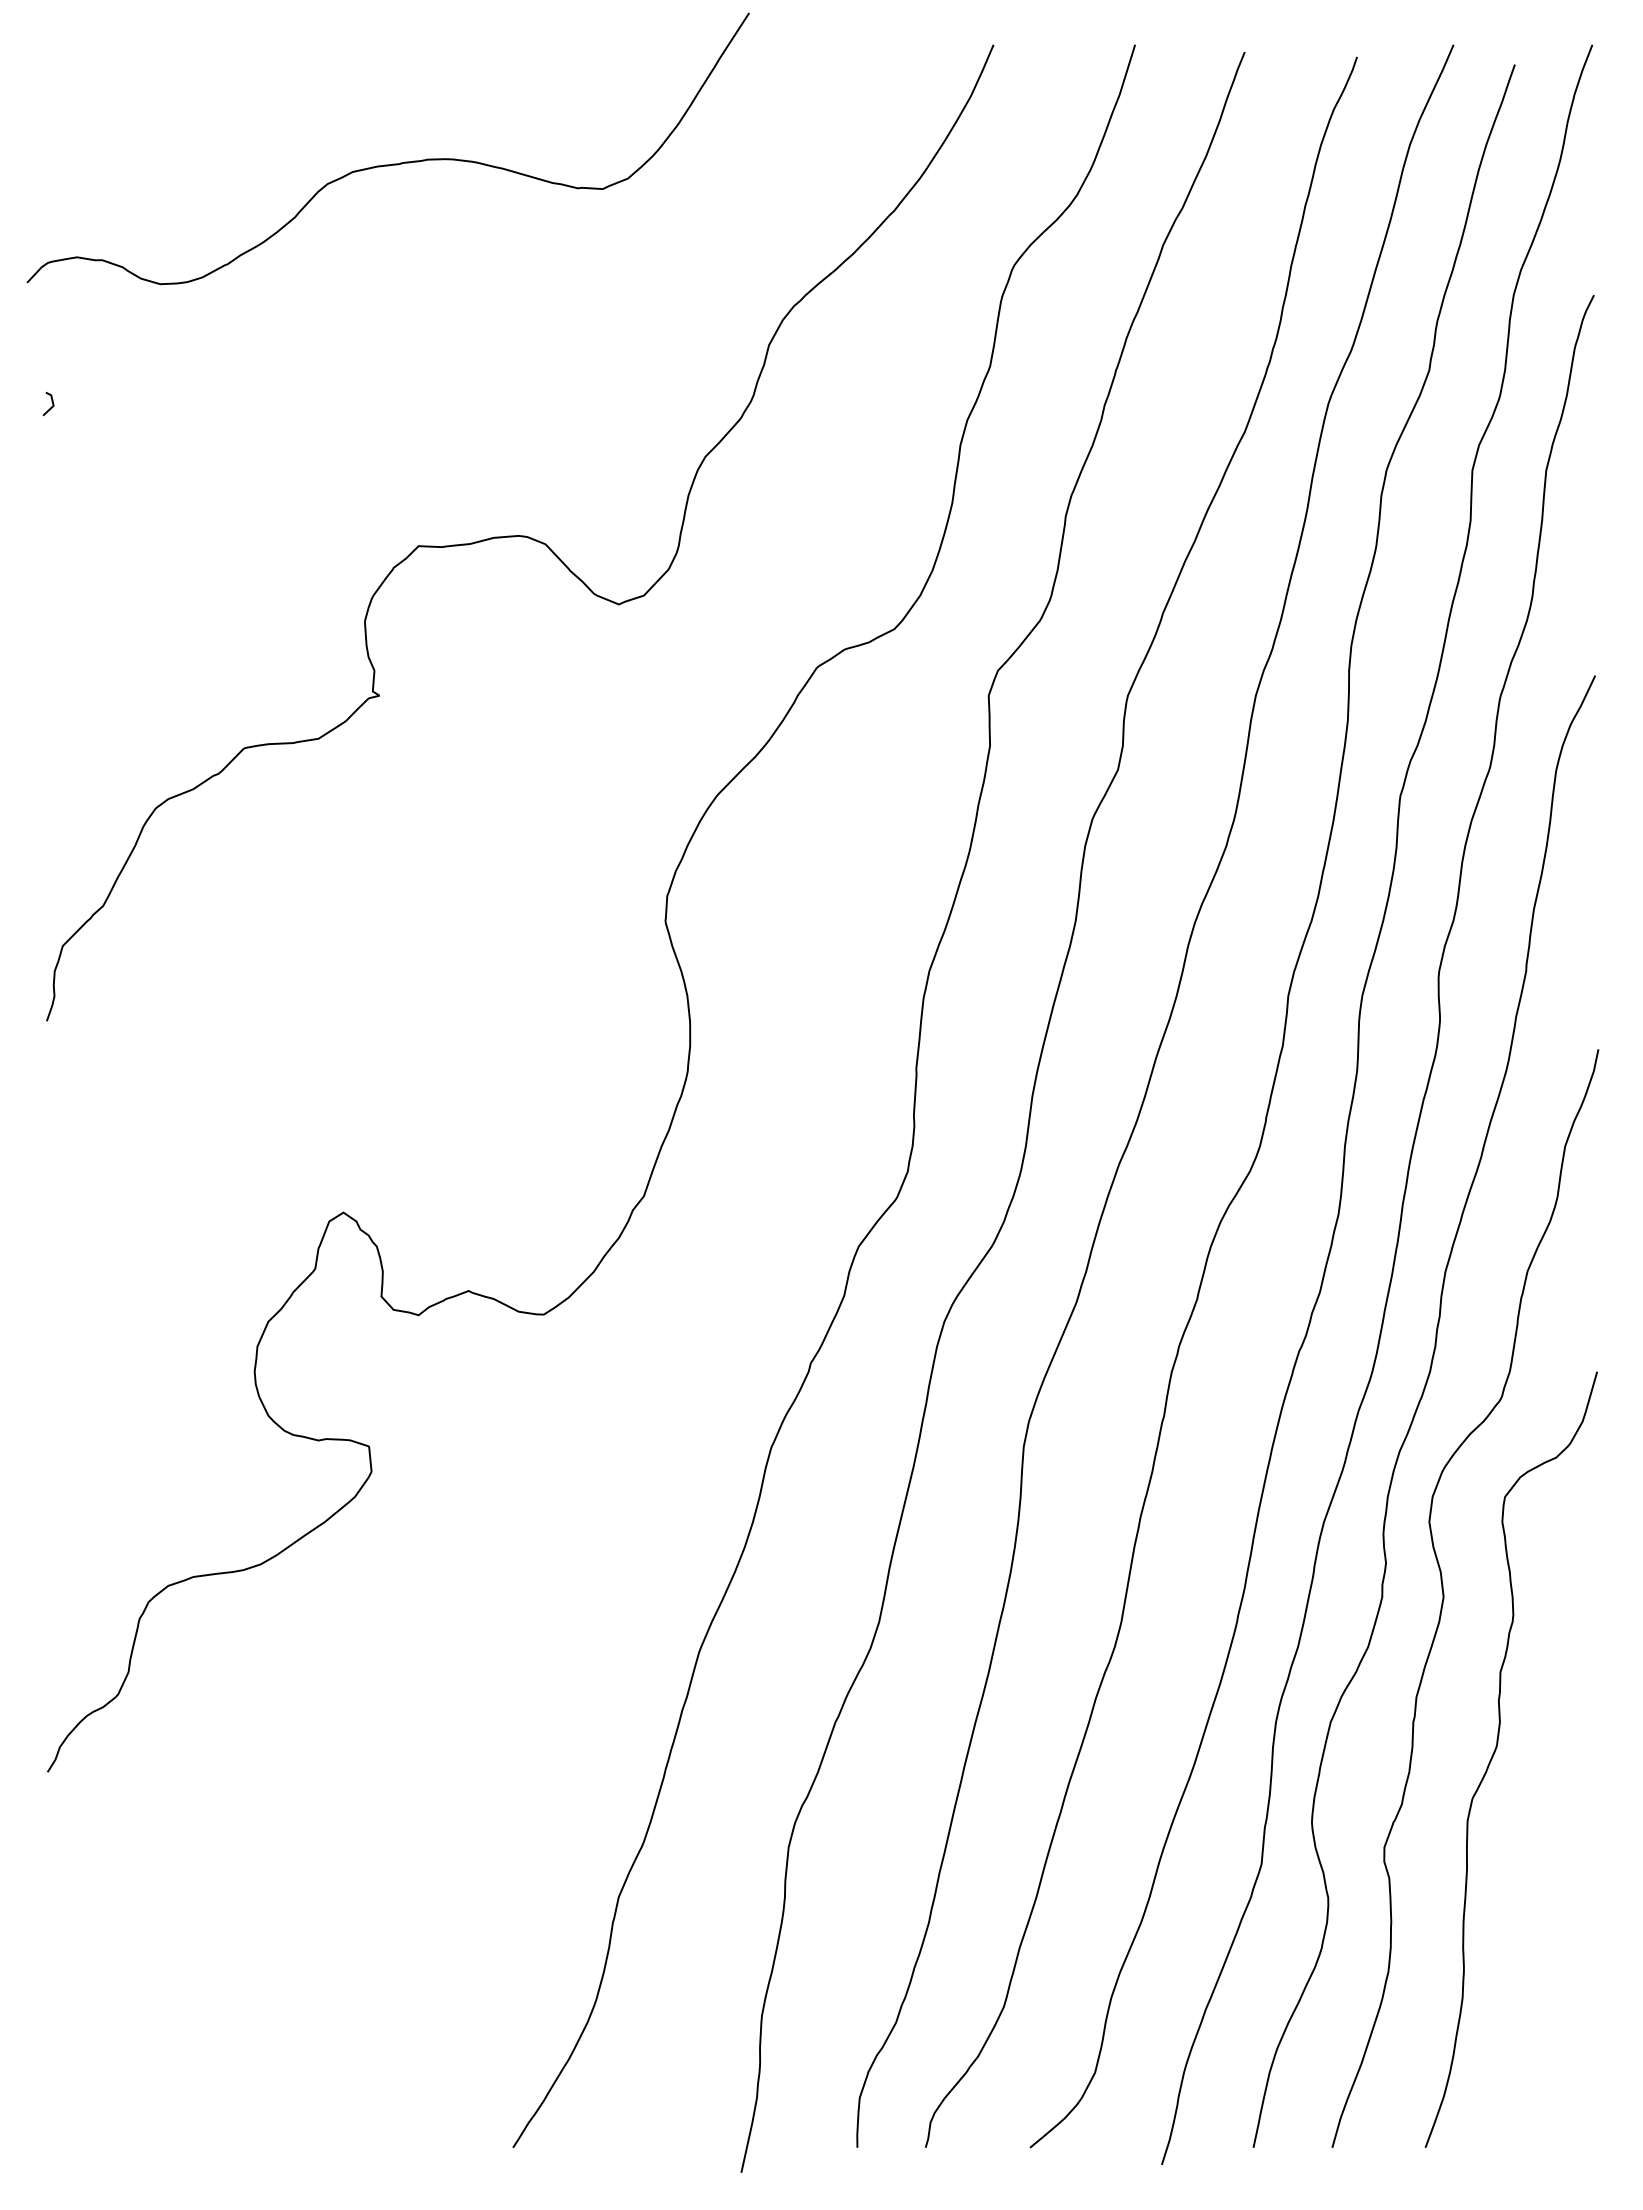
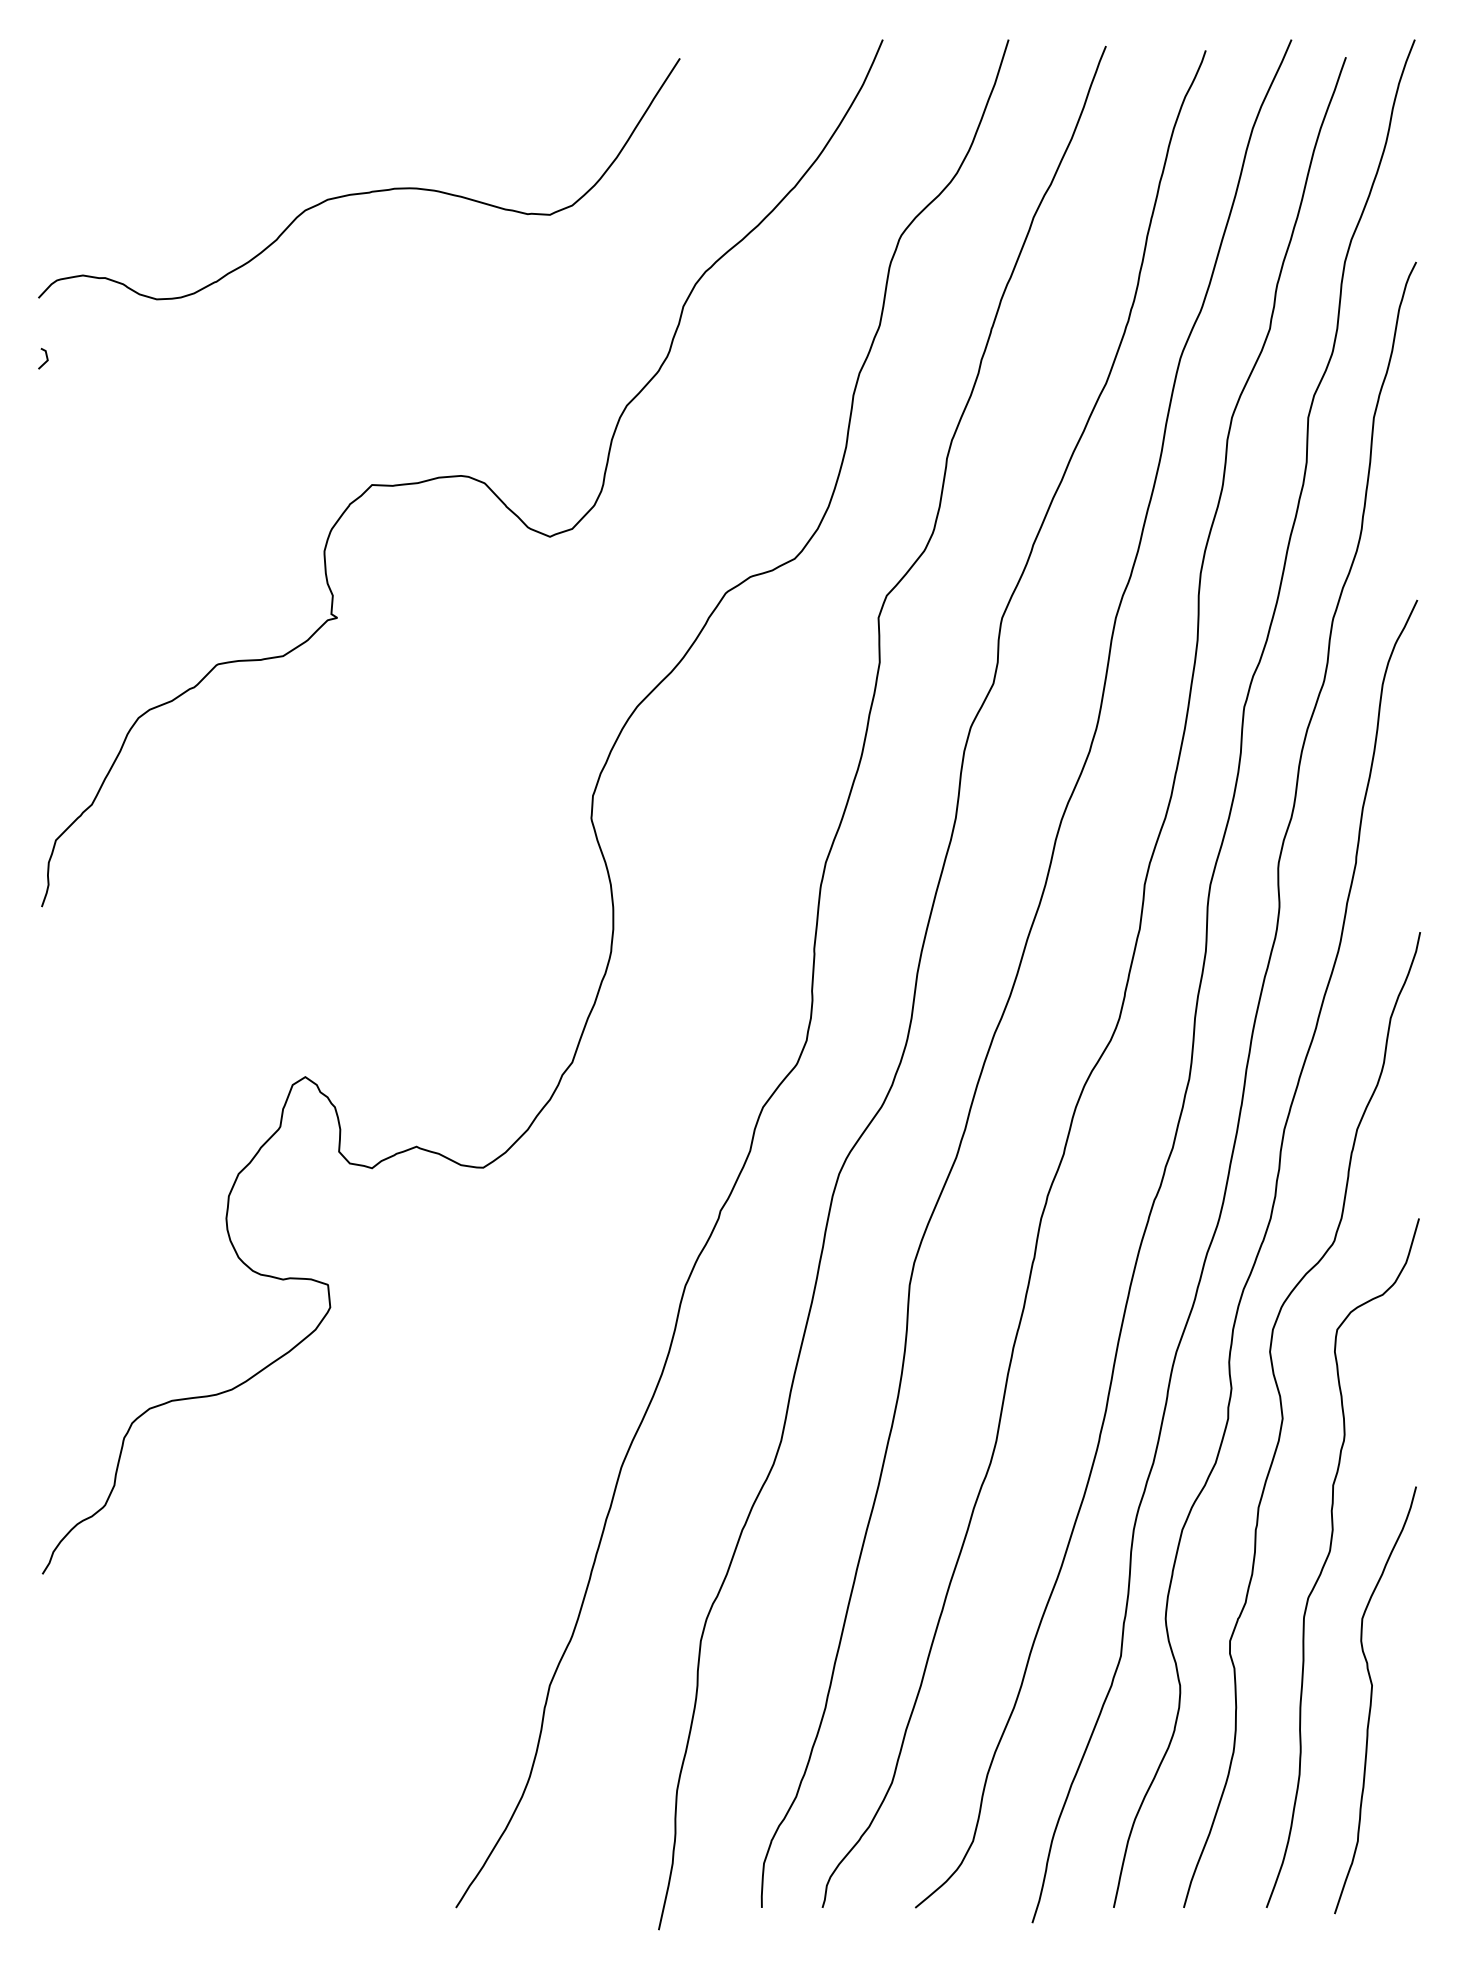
curve: (387, 164) -> (358, 193), moved
curve: (1544, 1912) -> (1372, 1698), added

